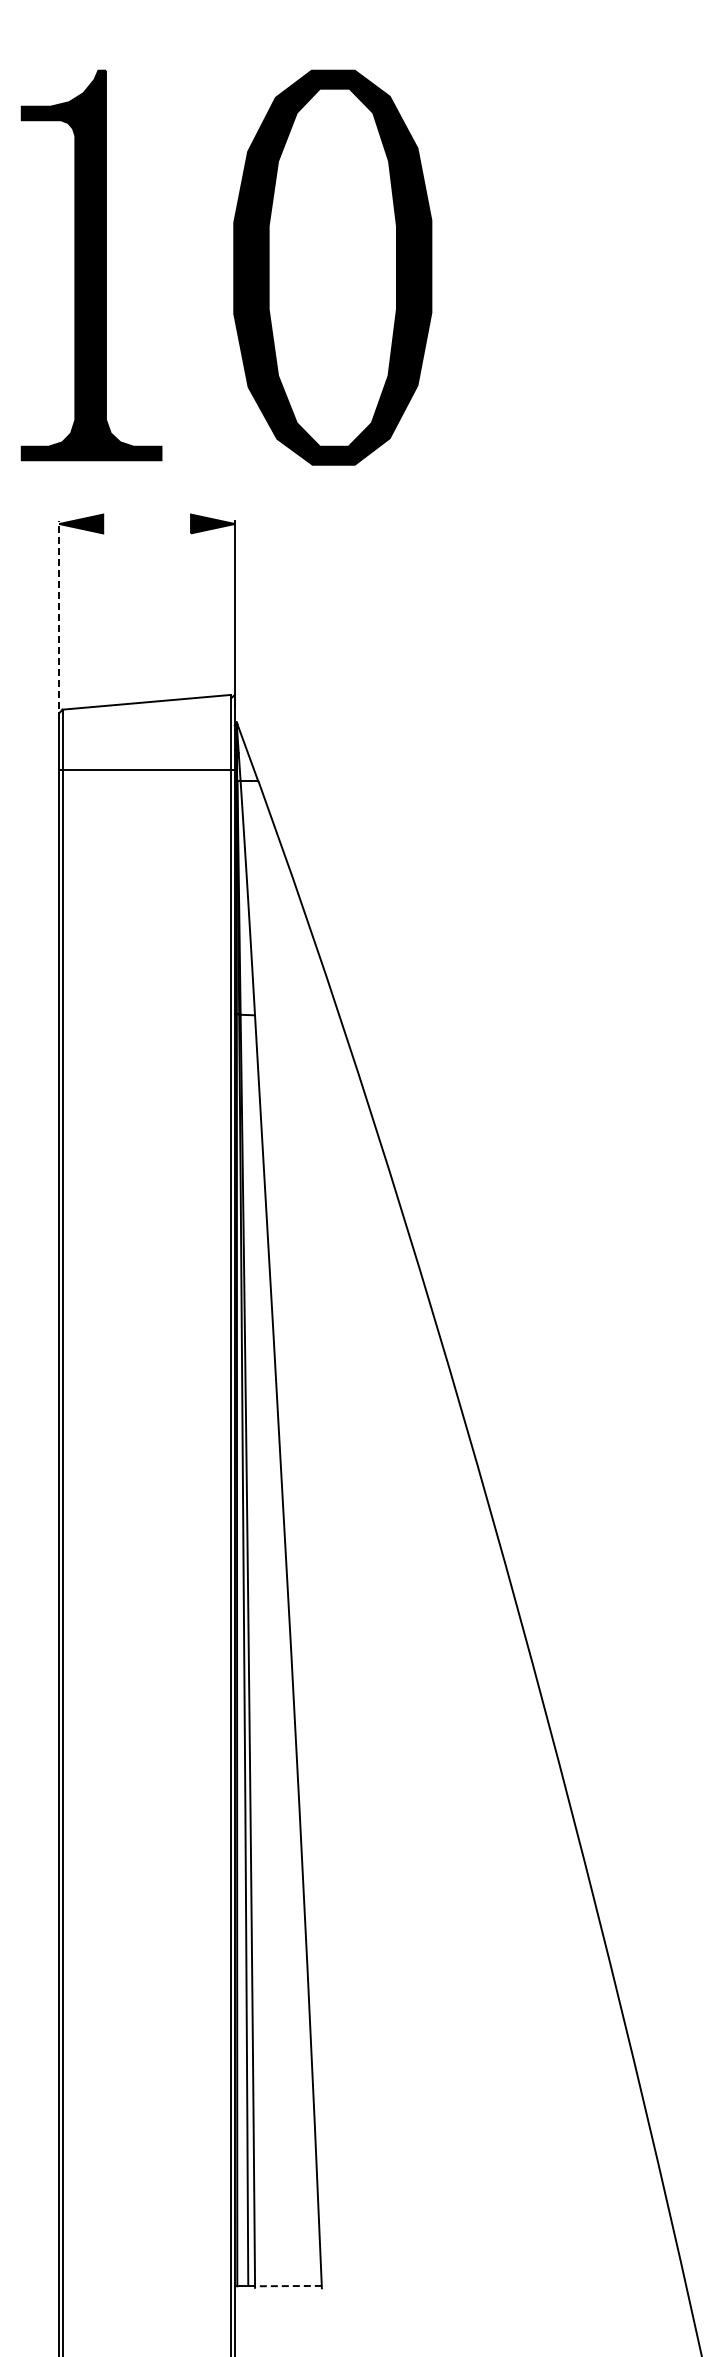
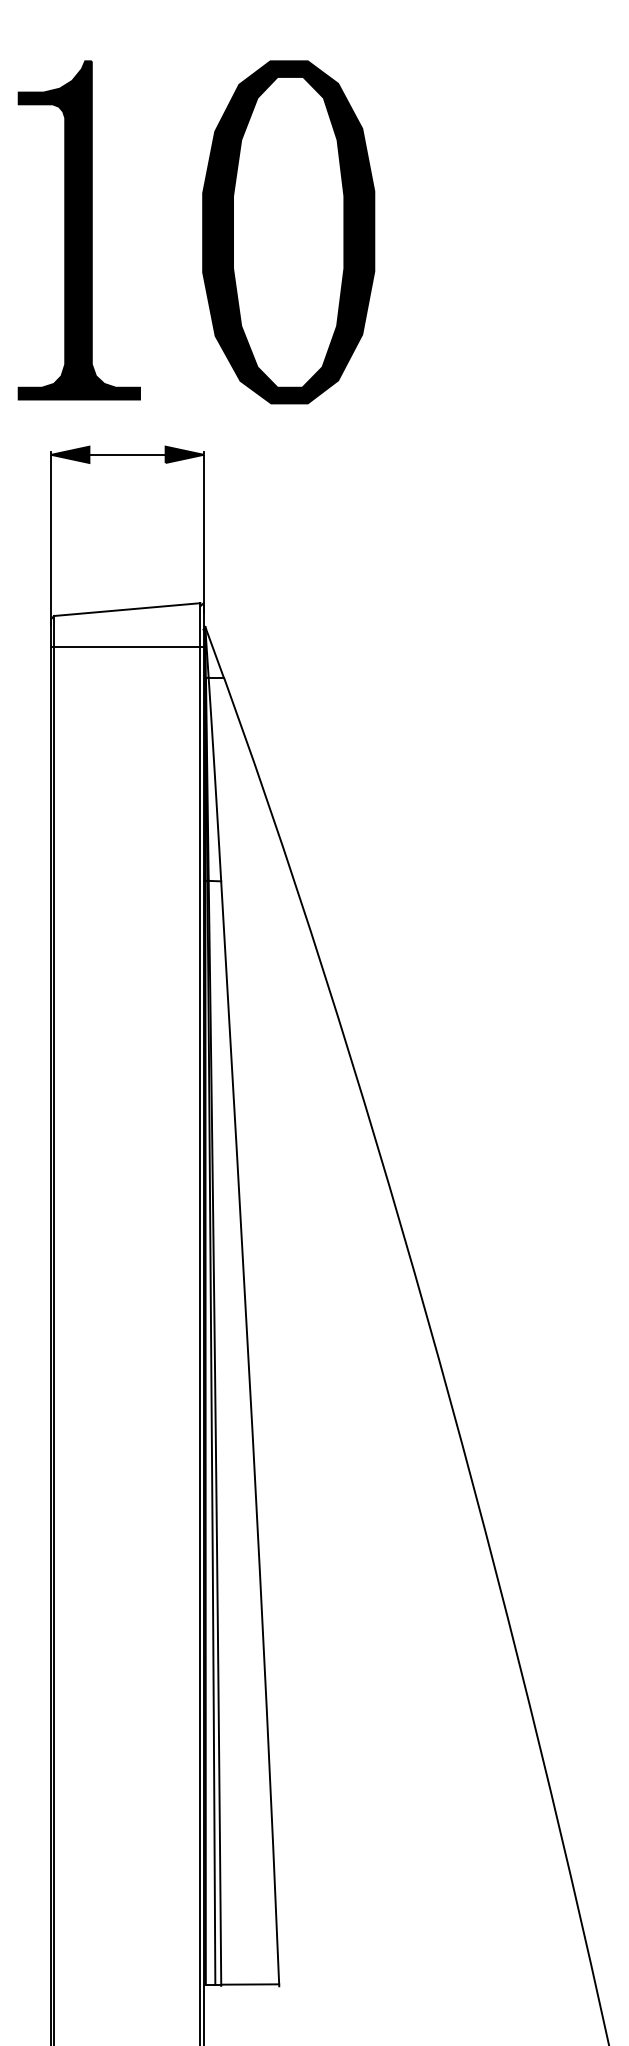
line: (146, 524) -> (126, 455), added
line: (59, 620) -> (51, 538), dashed -> solid
line: (146, 770) -> (126, 647), moved
line: (287, 2286) -> (249, 1984), dashed -> solid

